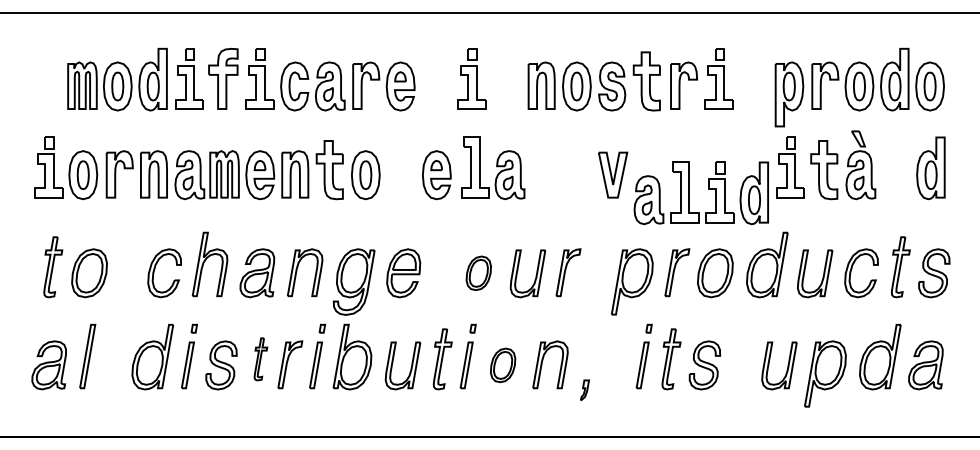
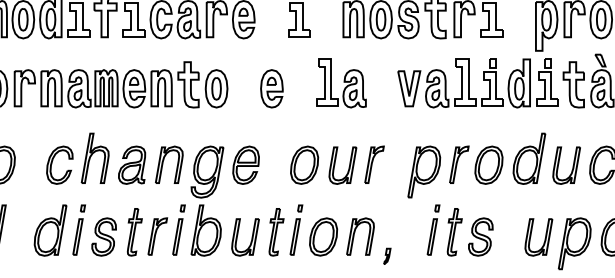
part: (493, 168) -> (341, 83), moved
part: (708, 189) -> (483, 80), moved
part: (478, 273) -> (304, 165), size x1.43
part: (260, 359) -> (134, 232), size x1.43
part: (502, 365) -> (323, 237), size x1.43

